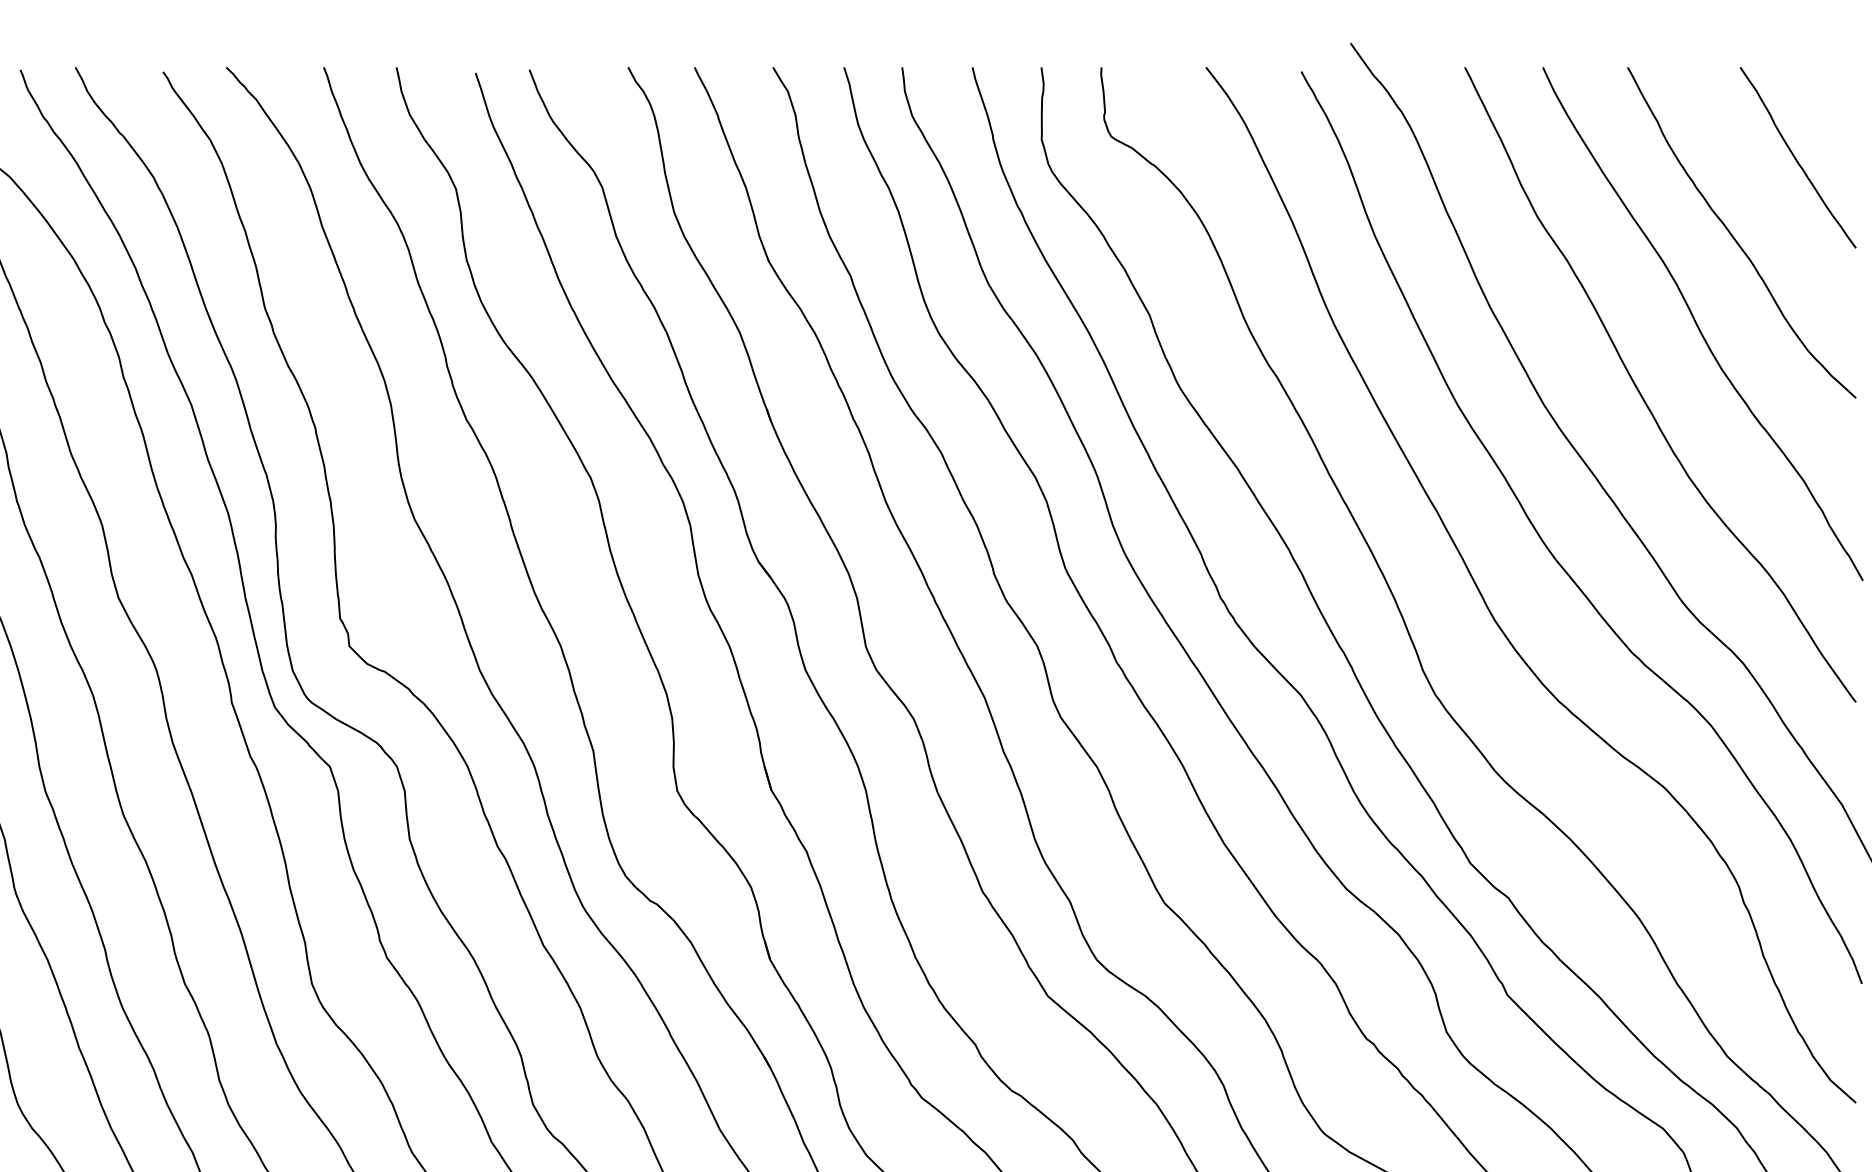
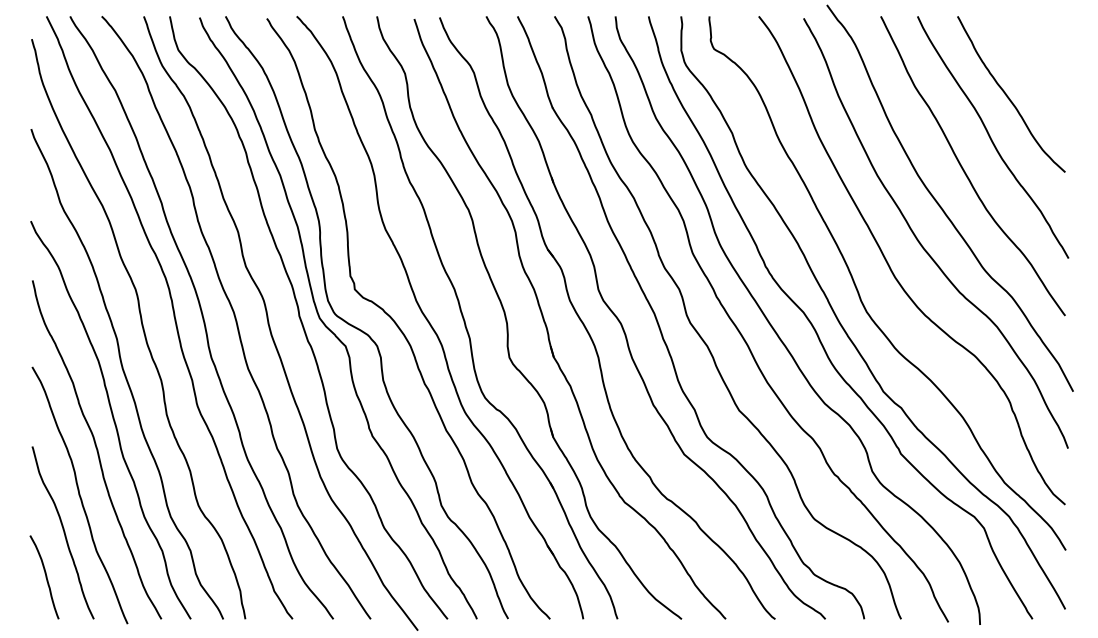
curve: (1796, 156) -> (1037, 58), removed

